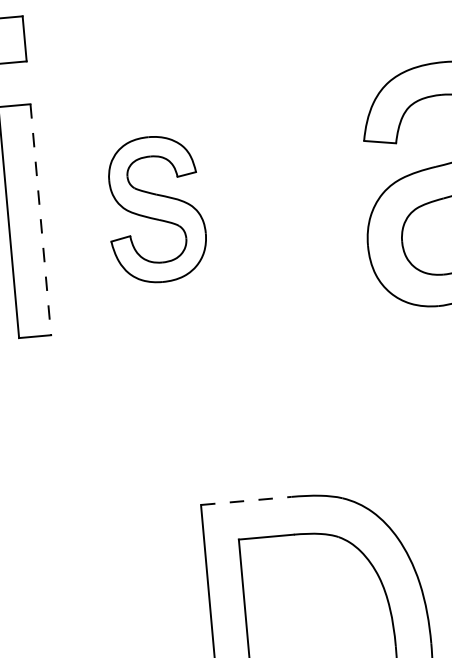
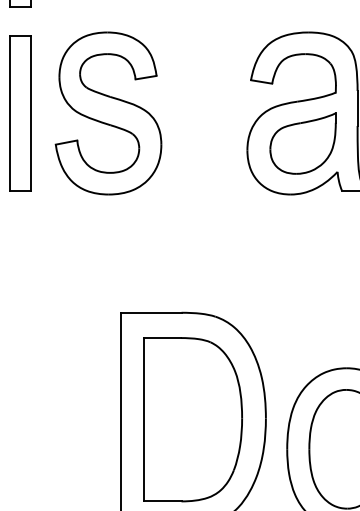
part: (156, 209) -> (108, 113), size x1.67
line: (41, 219) -> (31, 113), dashed -> solid
line: (246, 500) -> (151, 312), dashed -> solid

